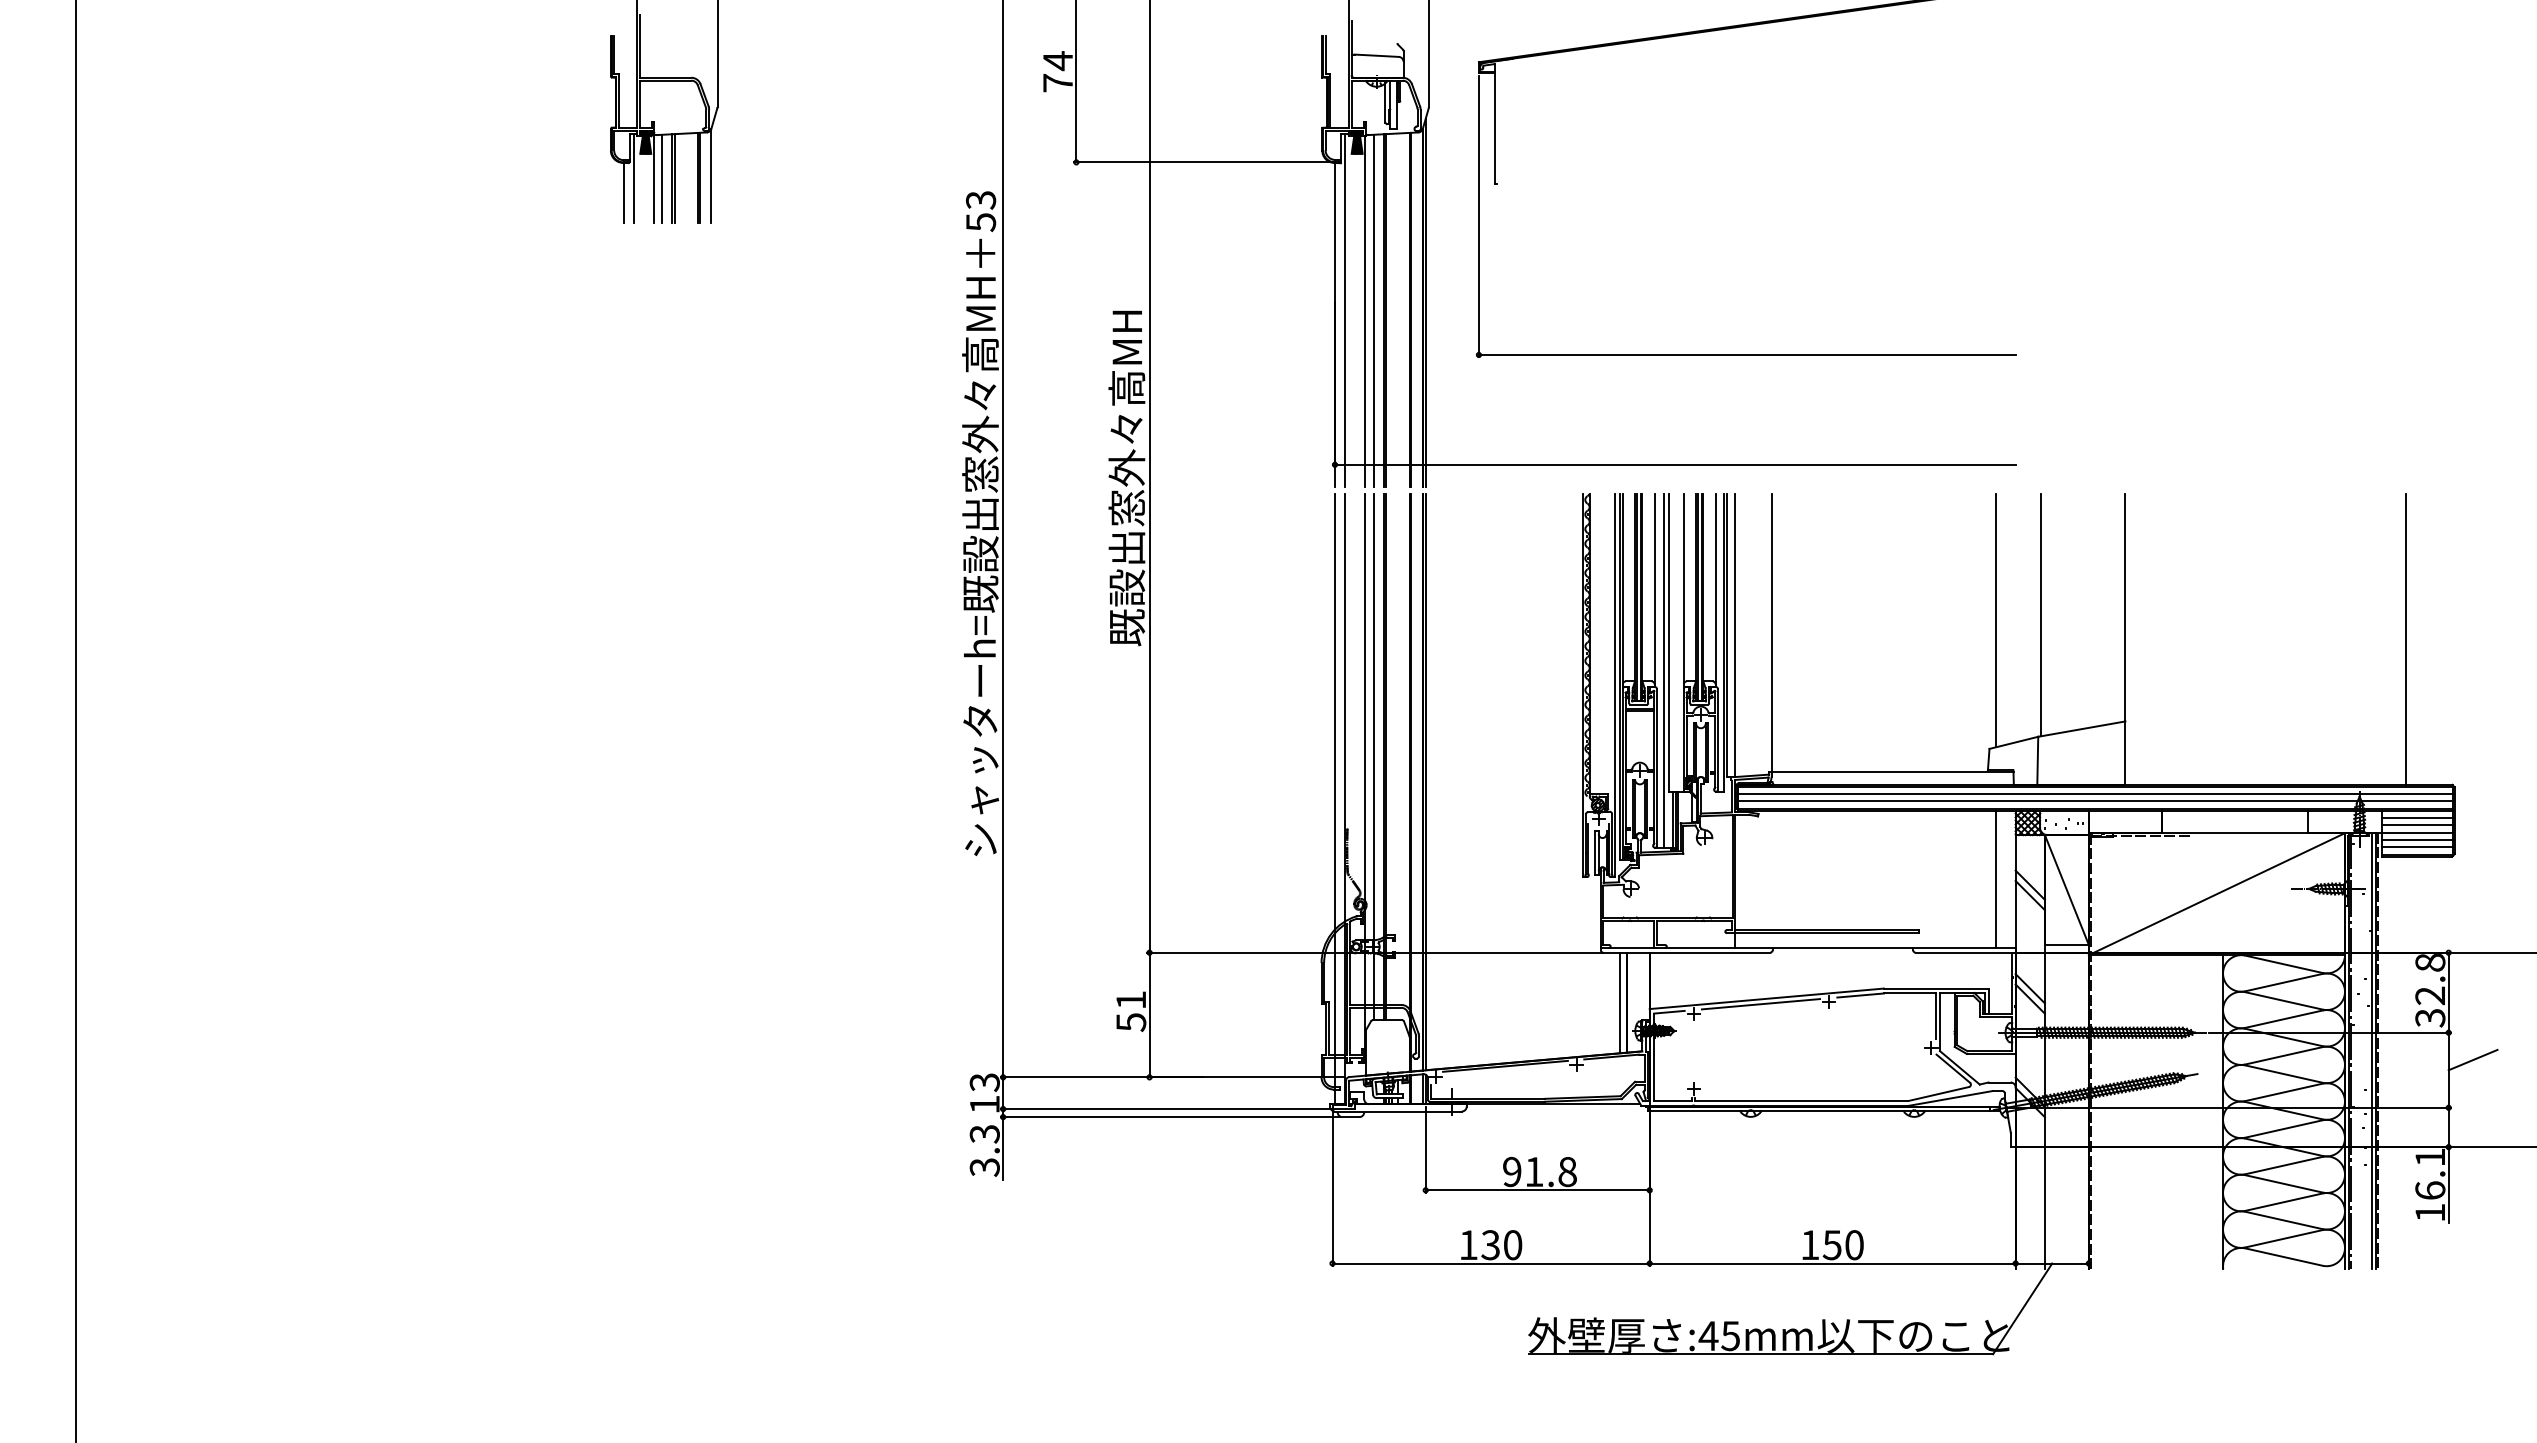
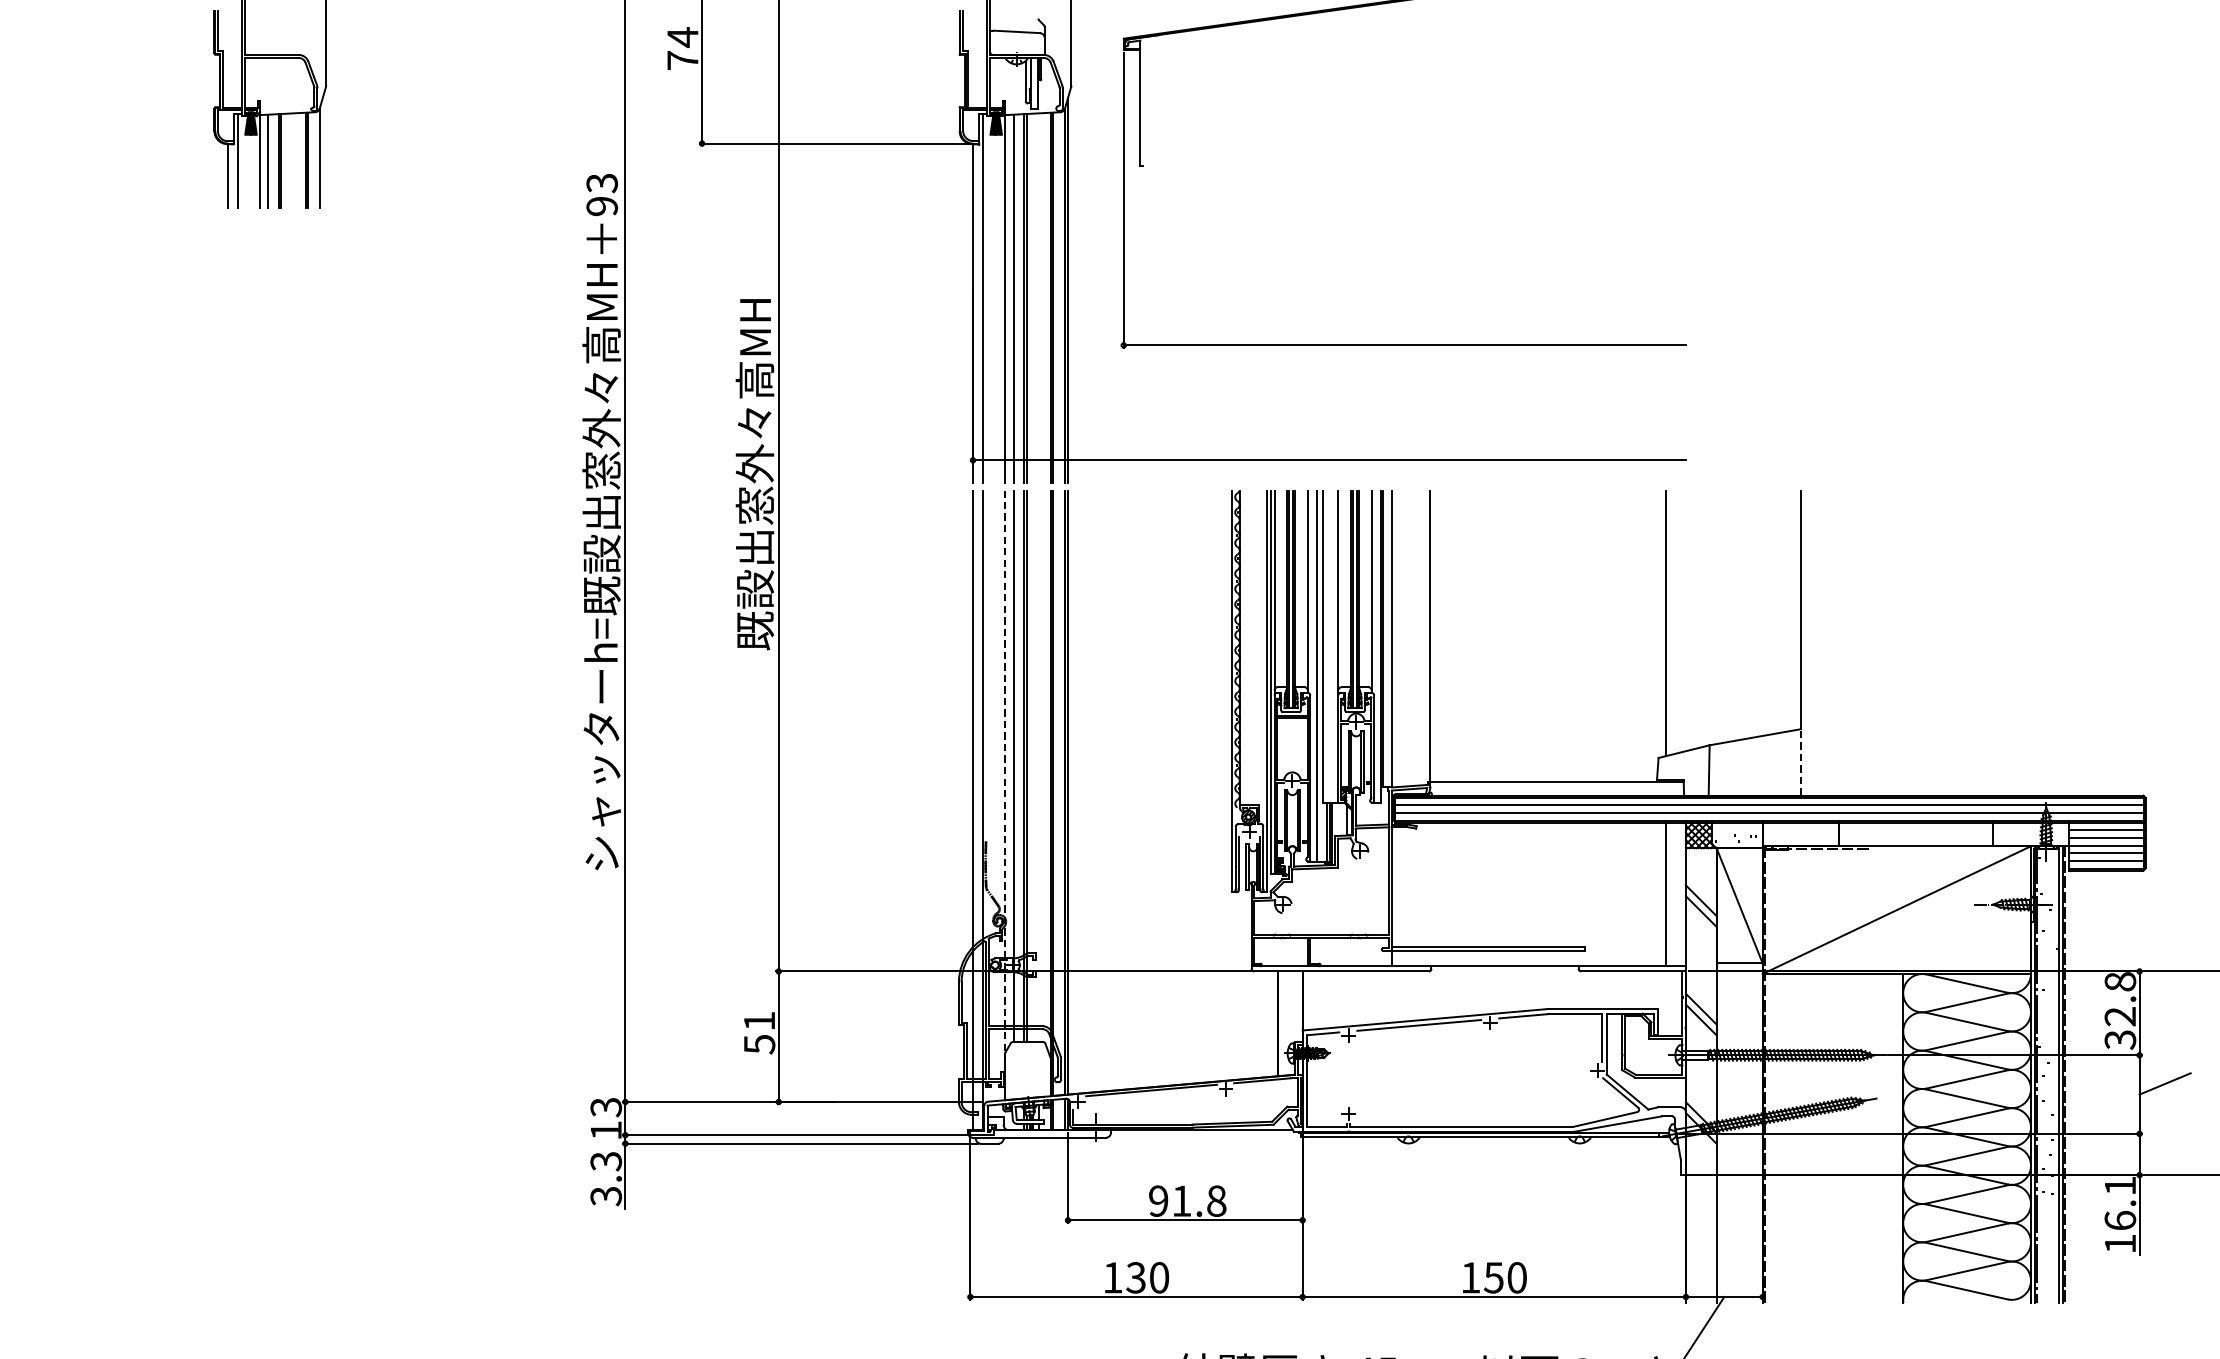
text: (981, 222) -> (602, 206), 53 -> 93
line: (2041, 615) -> (1713, 618), removed
line: (2405, 639) -> (2094, 643), removed
line: (2125, 753) -> (1801, 762), solid -> dashed
line: (1365, 777) -> (1004, 787), solid -> dashed
line: (1620, 1002) -> (1272, 1023), removed

